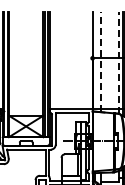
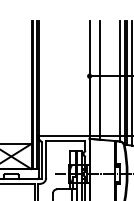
line: (101, 61) -> (100, 79), dashed -> solid
line: (118, 62) -> (120, 81), dashed -> solid

